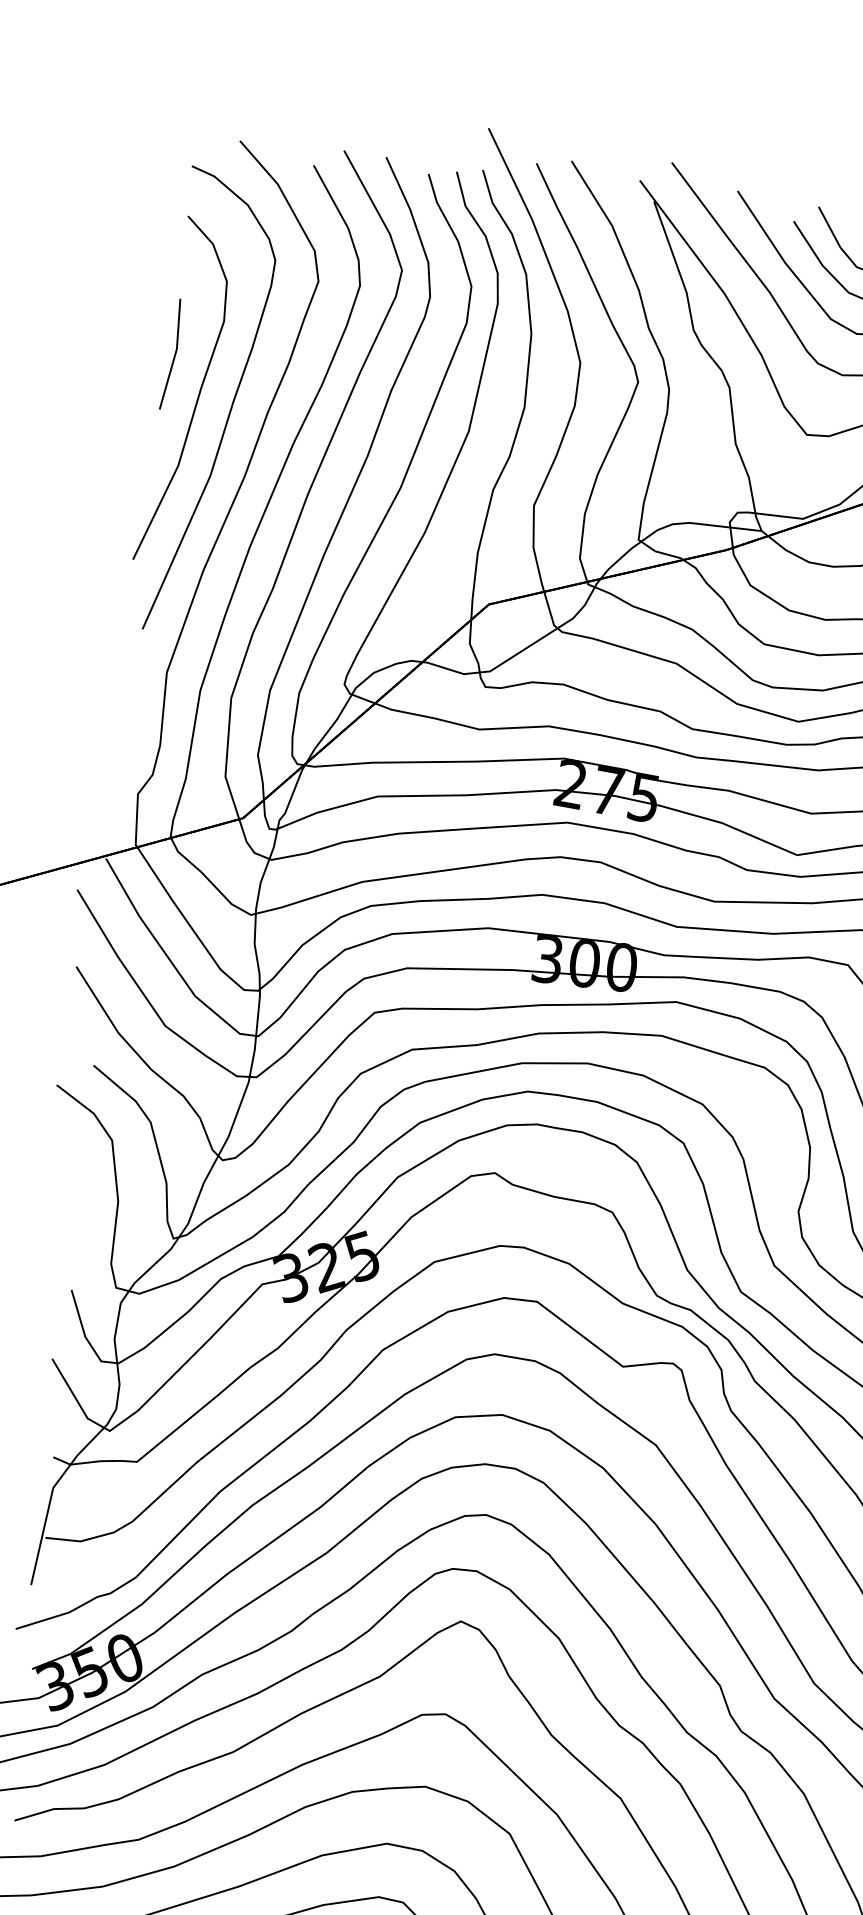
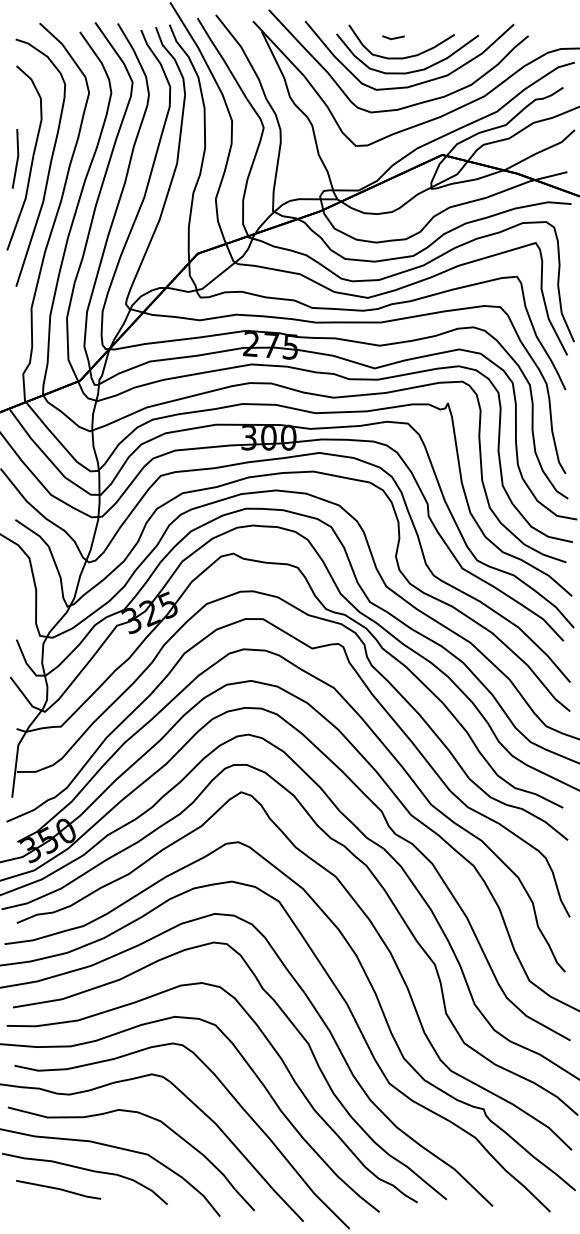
line: (172, 353) -> (16, 158), moved

